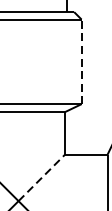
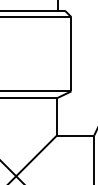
line: (81, 60) -> (71, 53), dashed -> solid
line: (41, 177) -> (36, 155), dashed -> solid

